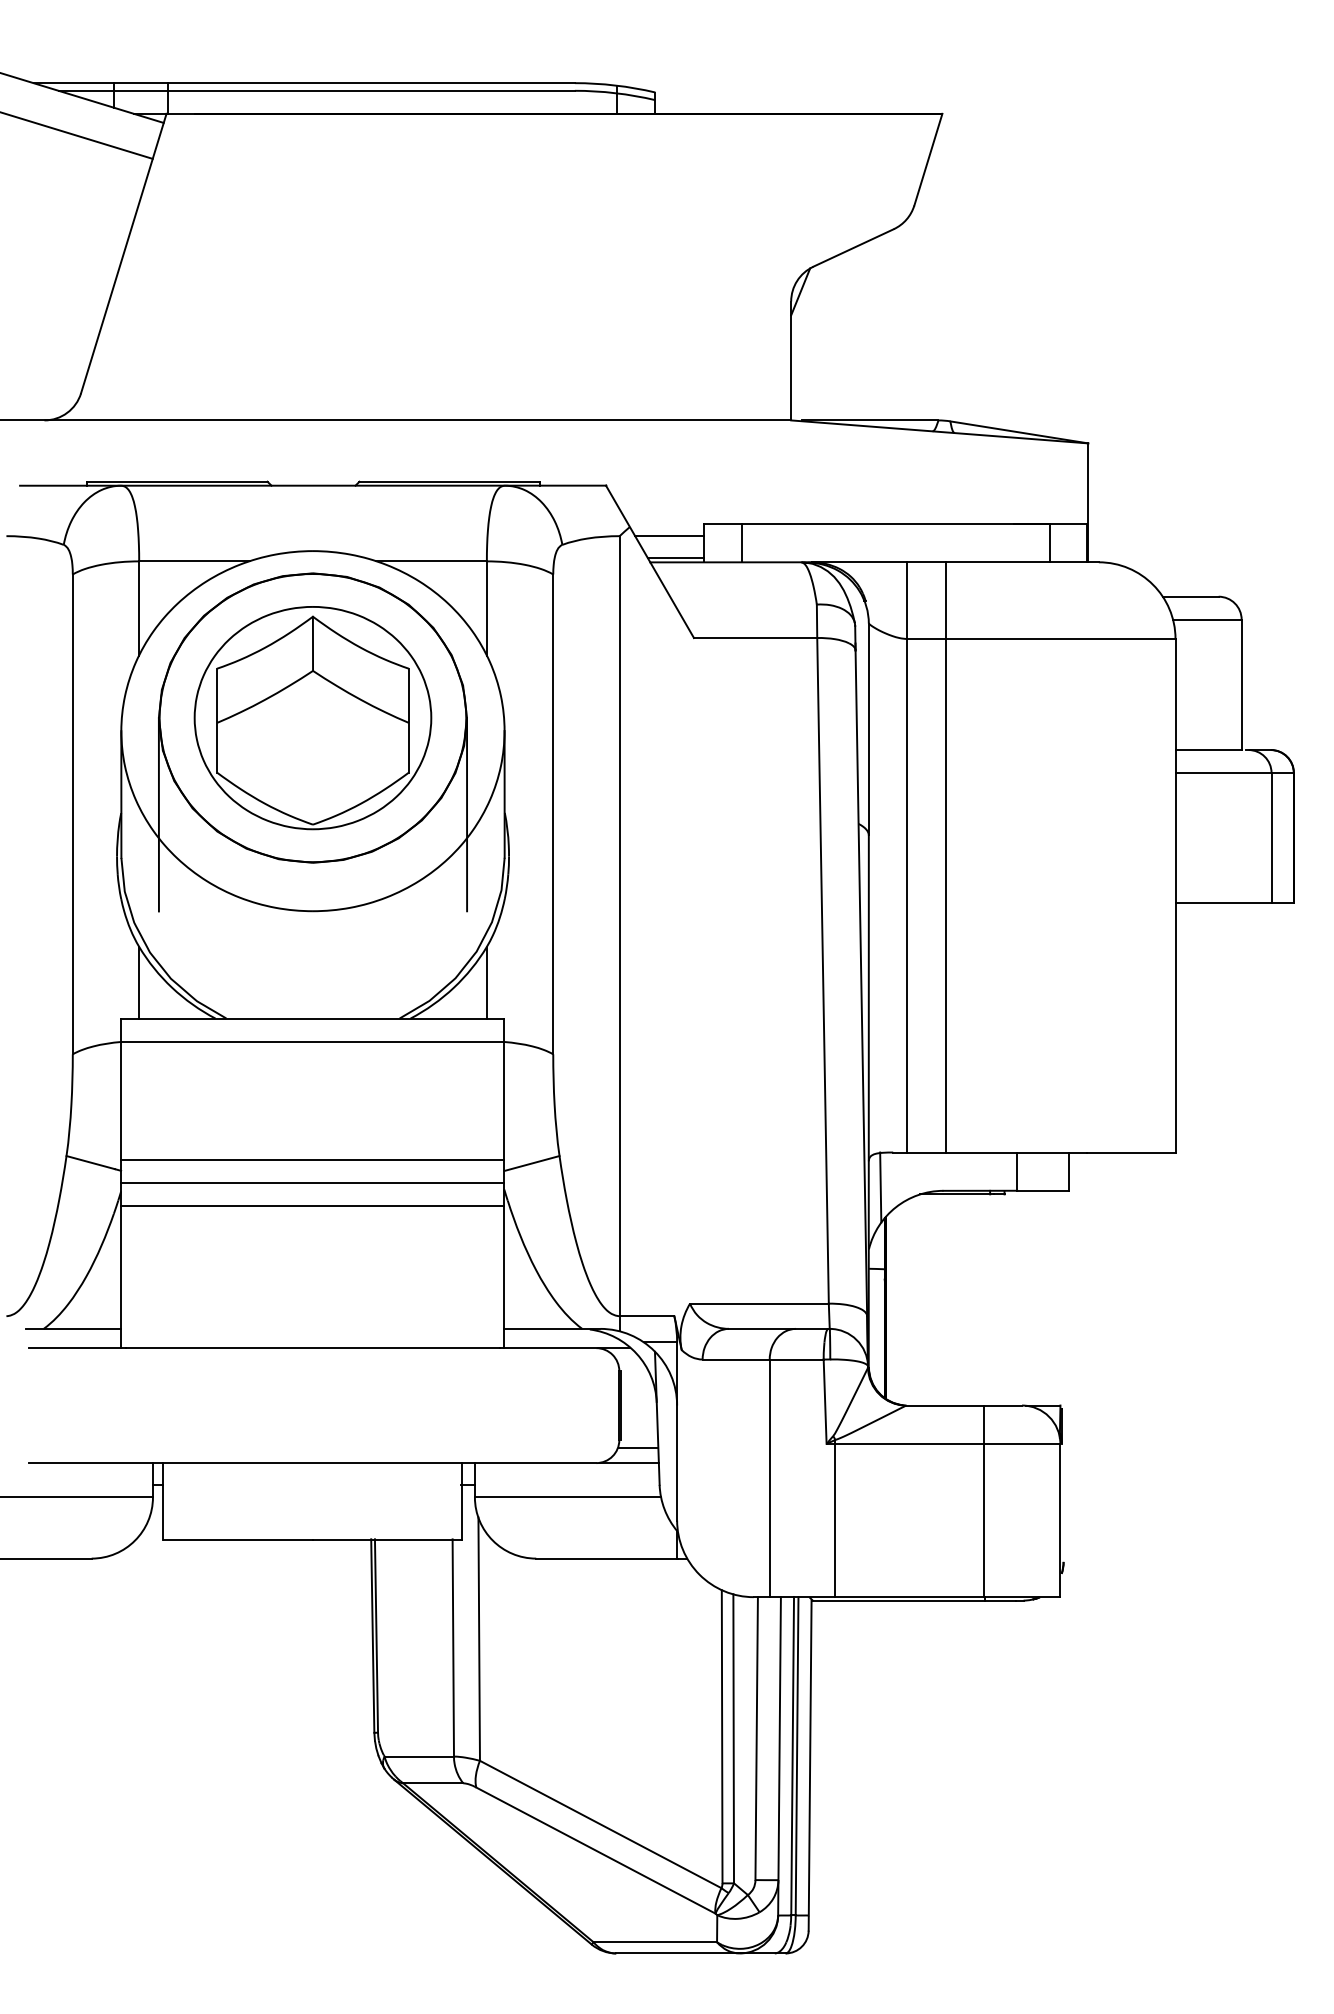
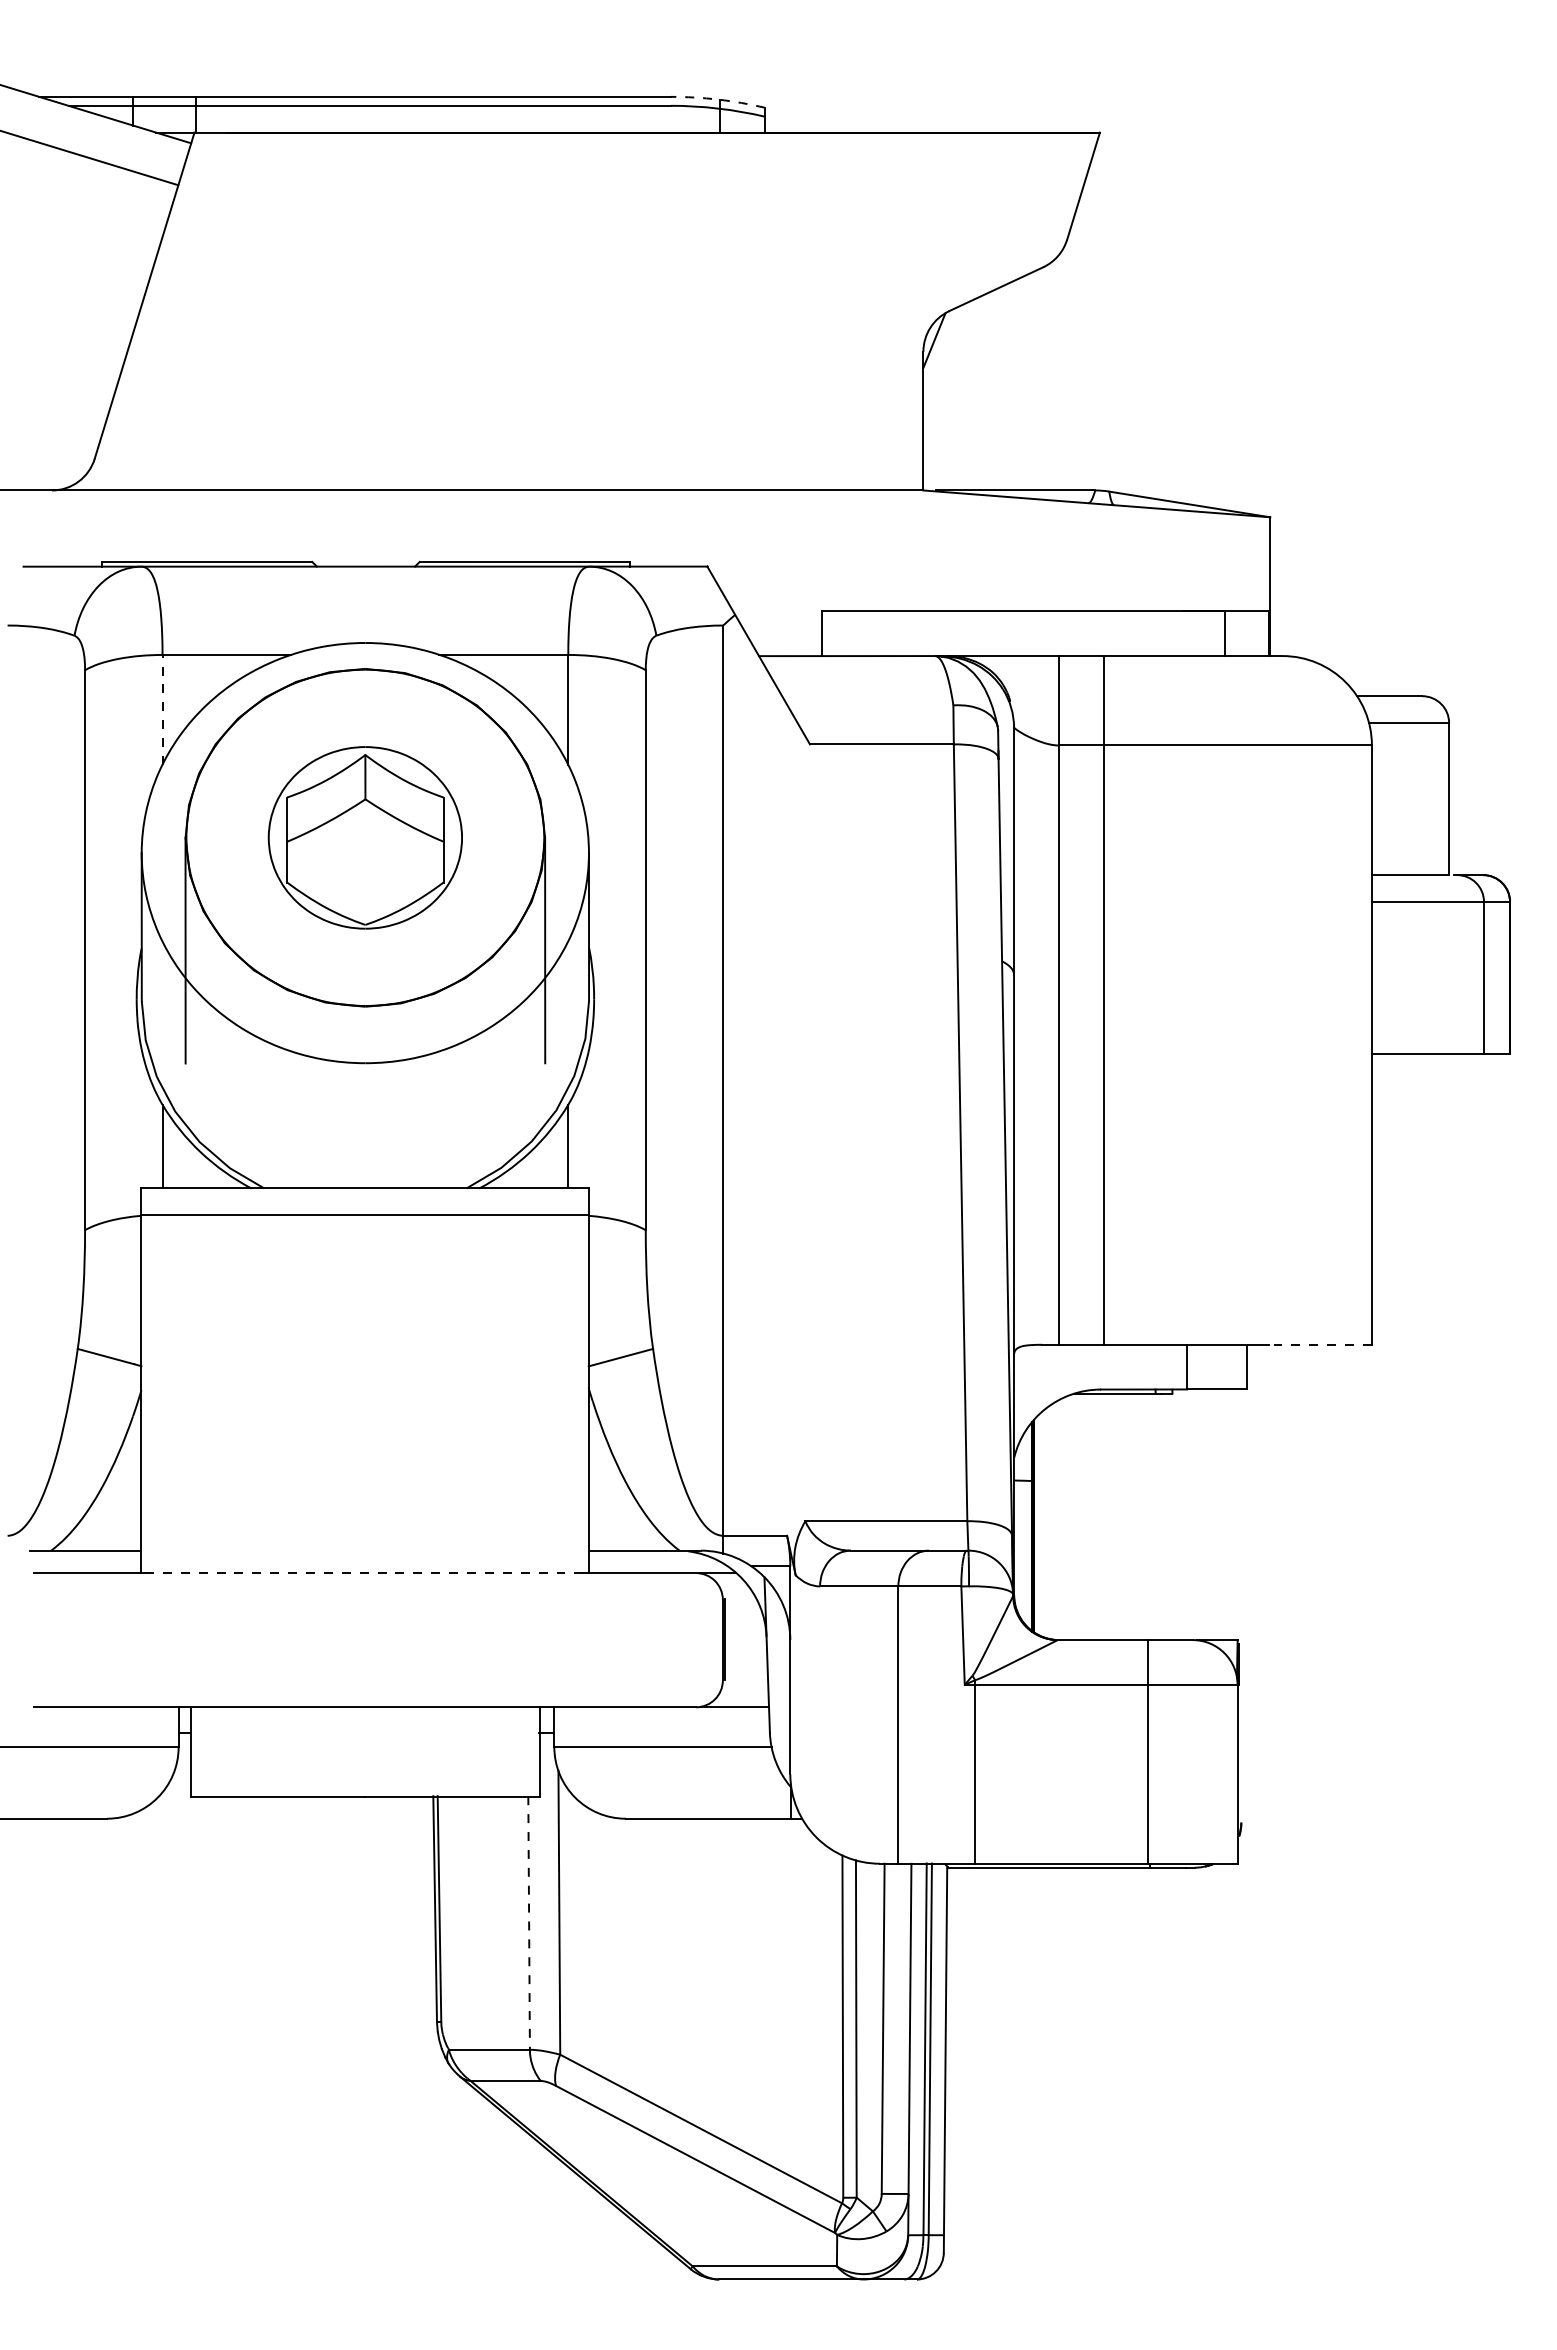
arc: (615, 85) -> (718, 99), solid -> dashed
line: (669, 536) -> (781, 625), removed
line: (741, 542) -> (865, 633), removed
line: (675, 558) -> (788, 651), removed
line: (139, 608) -> (162, 709), solid -> dashed
part: (313, 717) -> (365, 837), size x0.7
line: (1131, 1152) -> (1320, 1344), solid -> dashed
line: (312, 1159) -> (364, 1353), removed
line: (312, 1183) -> (364, 1380), removed
line: (880, 1187) -> (1027, 1385), removed
line: (312, 1206) -> (364, 1407), removed
line: (312, 1348) -> (364, 1573), solid -> dashed
line: (638, 1447) -> (745, 1689), removed
line: (453, 1648) -> (529, 1923), solid -> dashed

